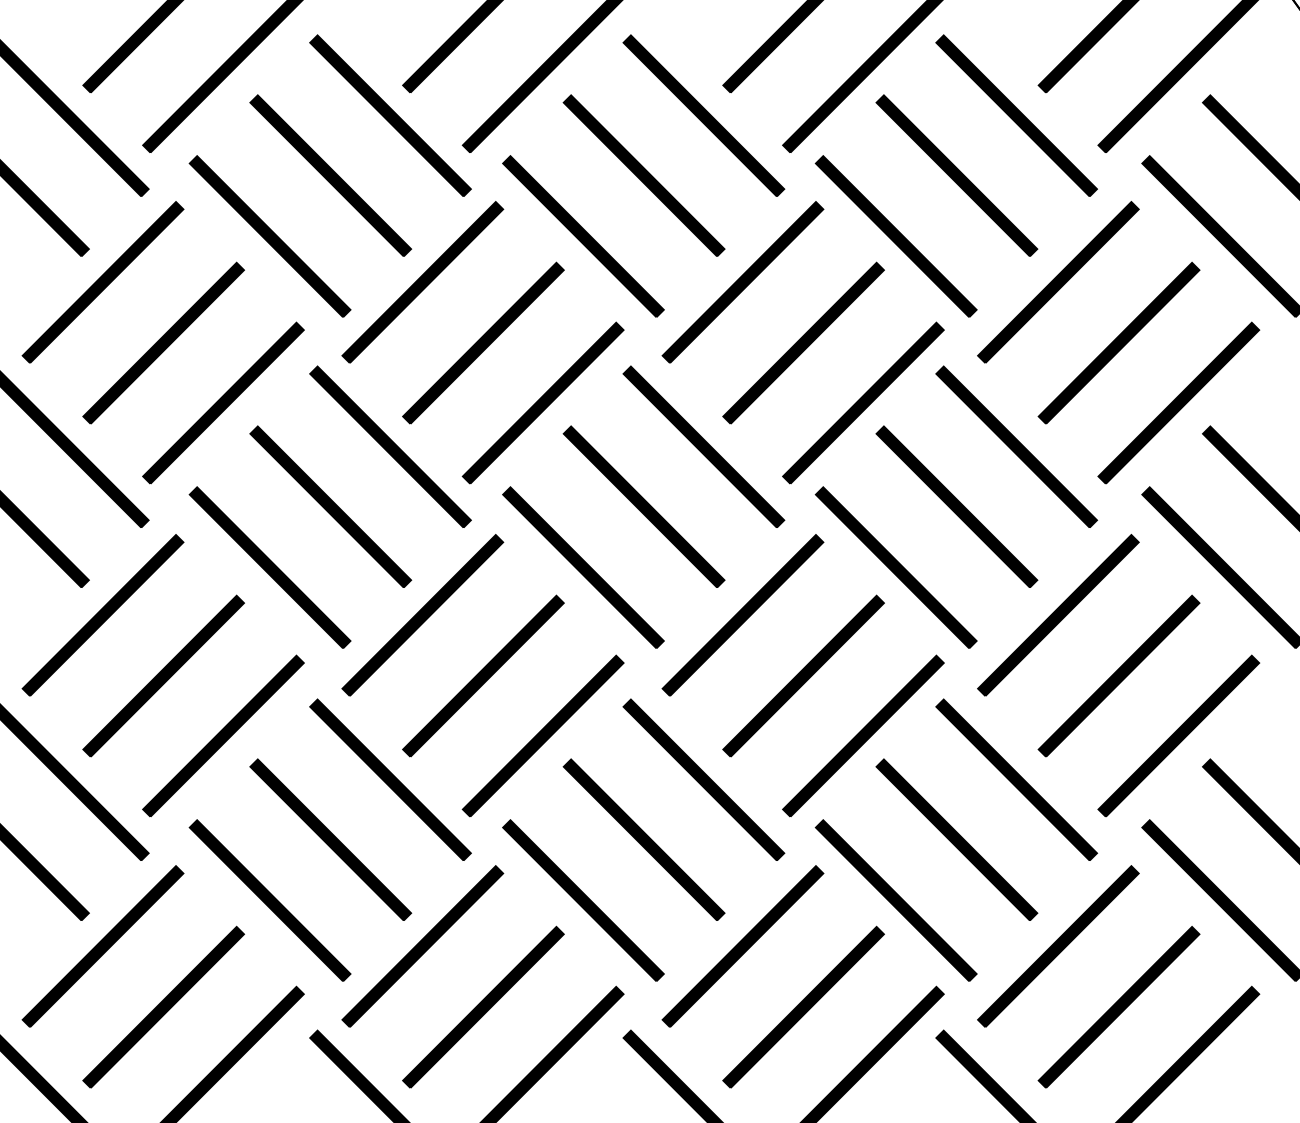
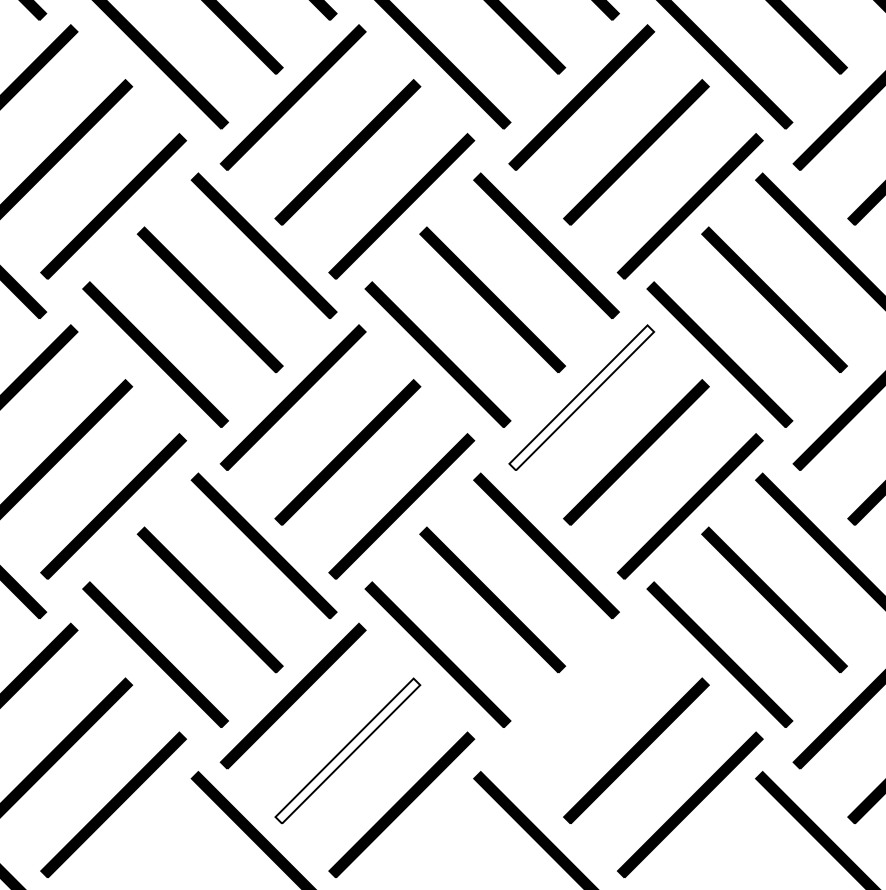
fill: (742, 615) -> (581, 397), removed
part: (742, 946) -> (581, 696), removed
fill: (483, 1006) -> (347, 750), removed

